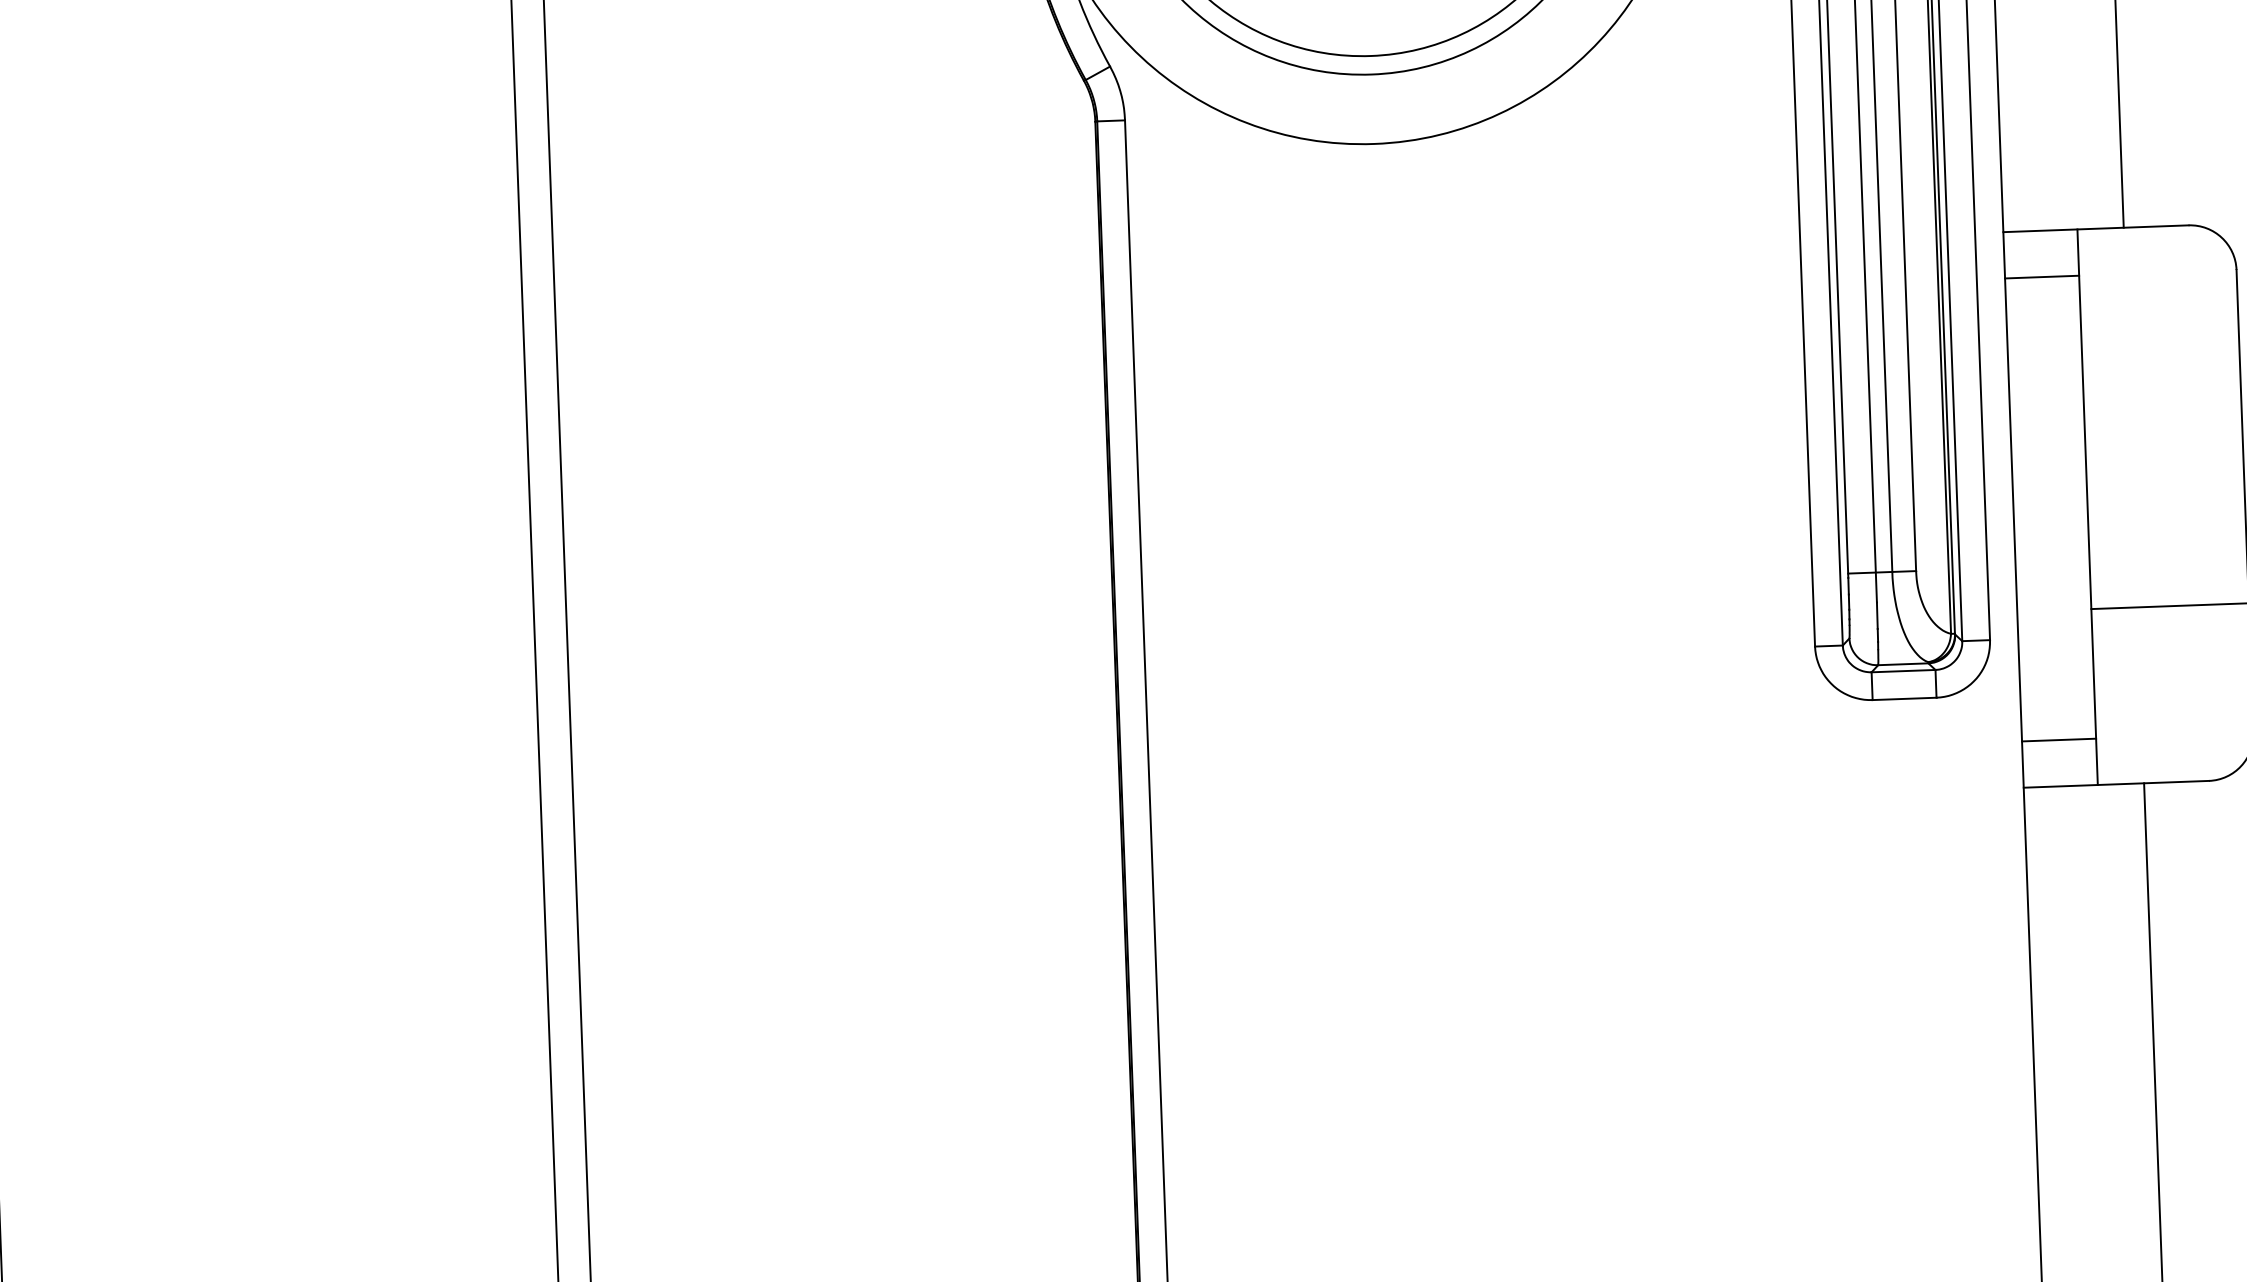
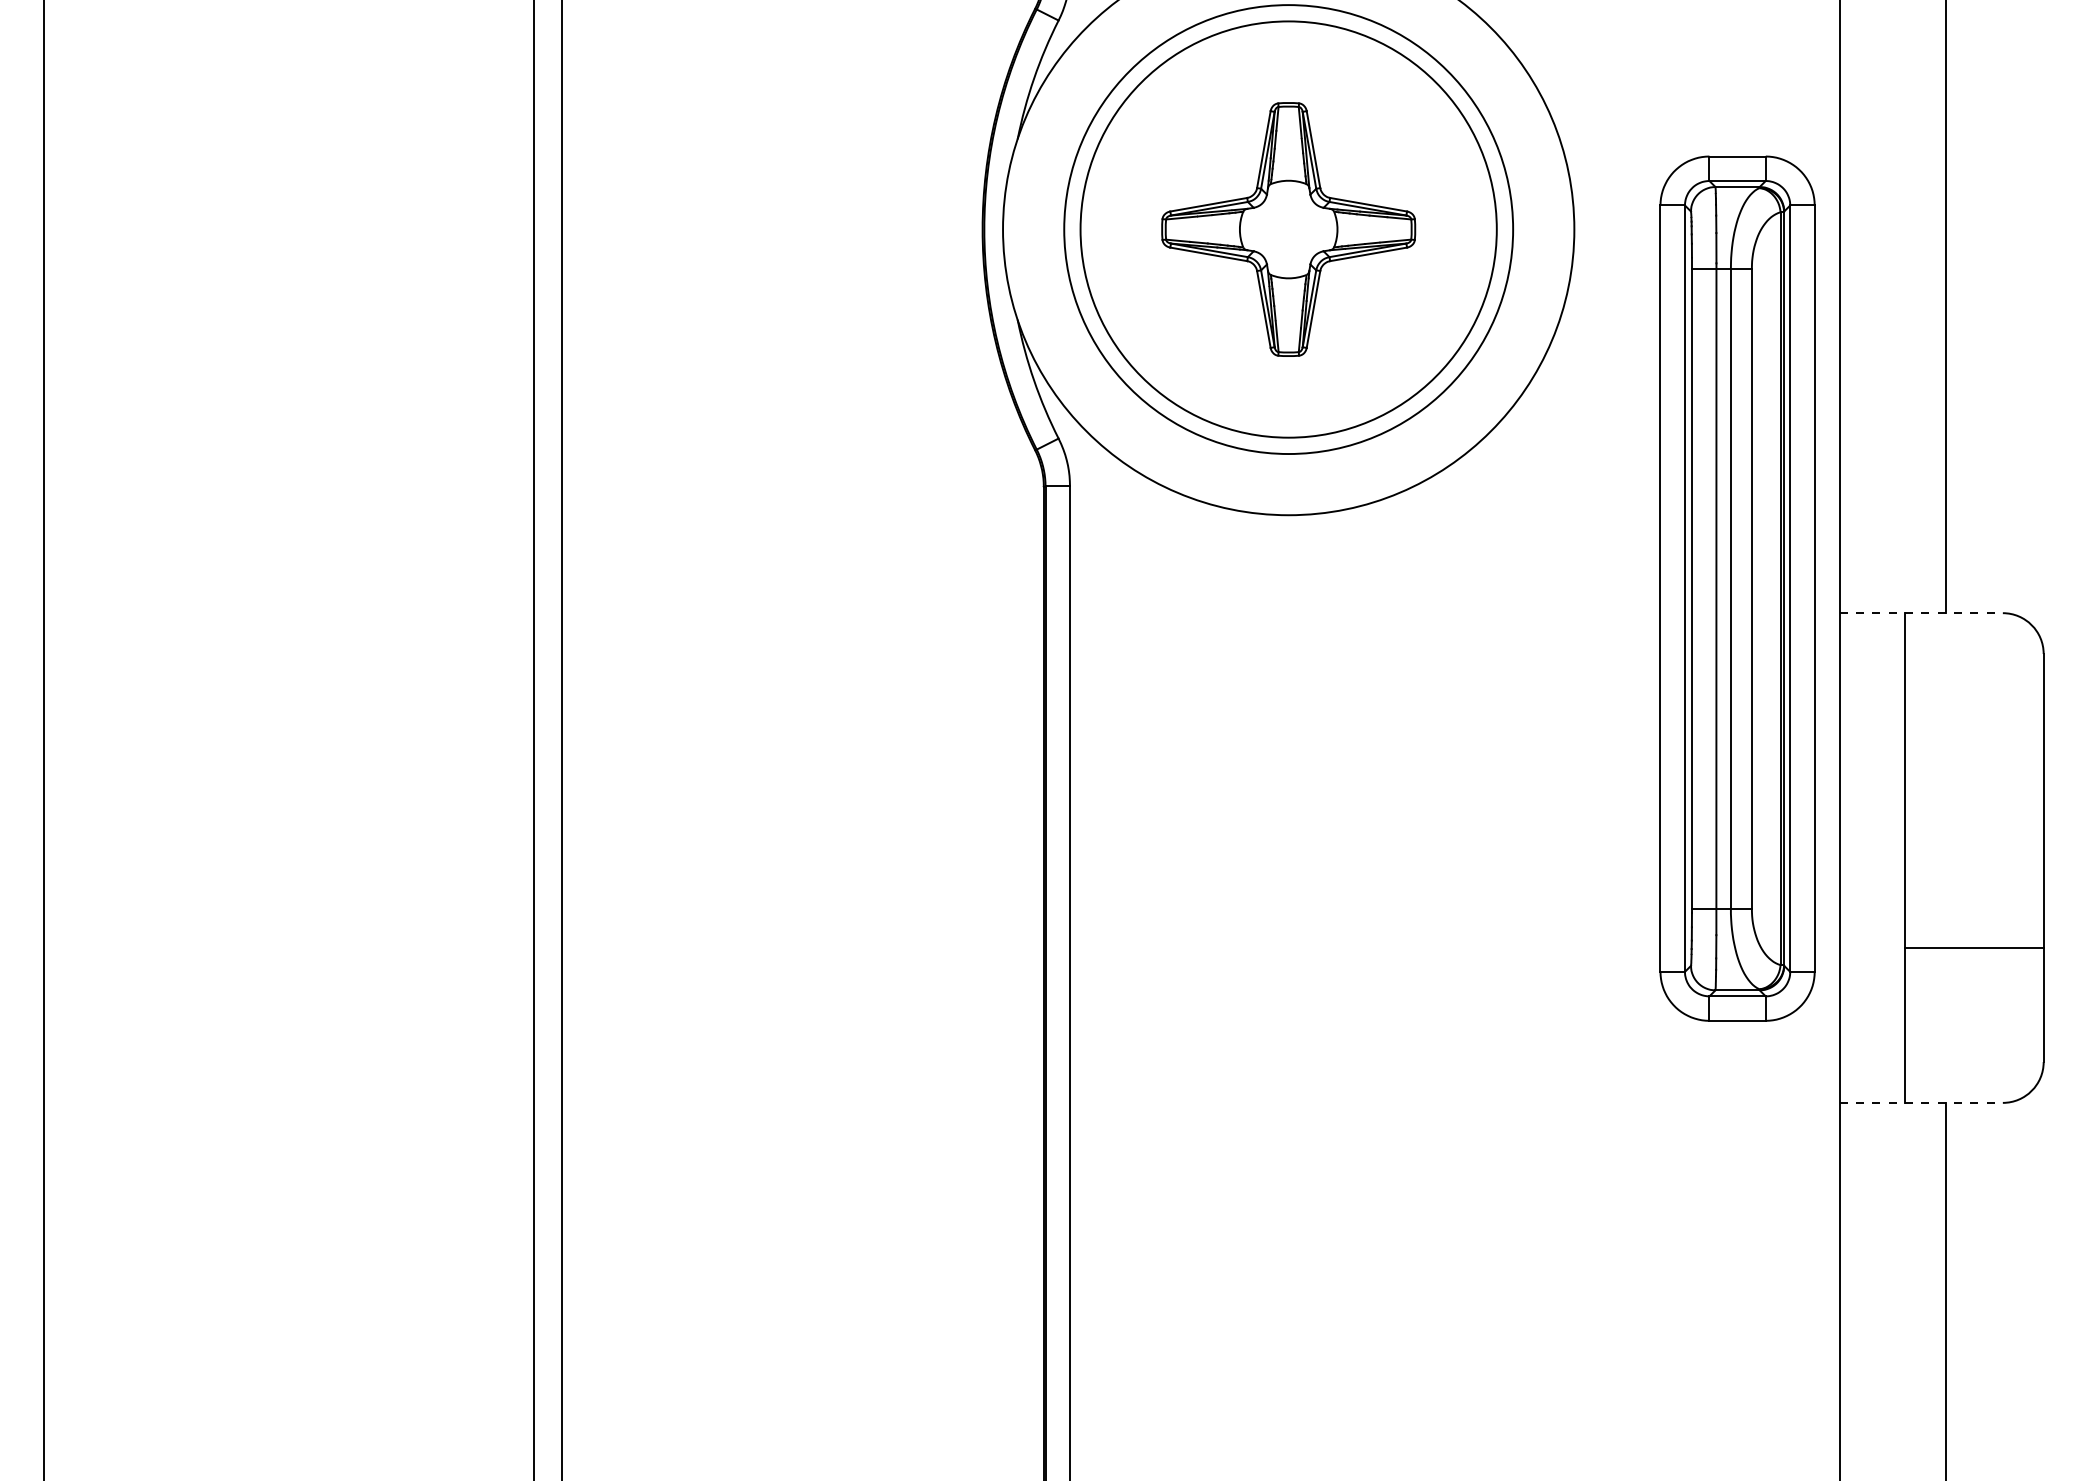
line: (2096, 229) -> (1921, 613), solid -> dashed
line: (2041, 276) -> (1871, 653), removed
line: (2058, 740) -> (1871, 1062), removed
line: (2116, 783) -> (1921, 1102), solid -> dashed

